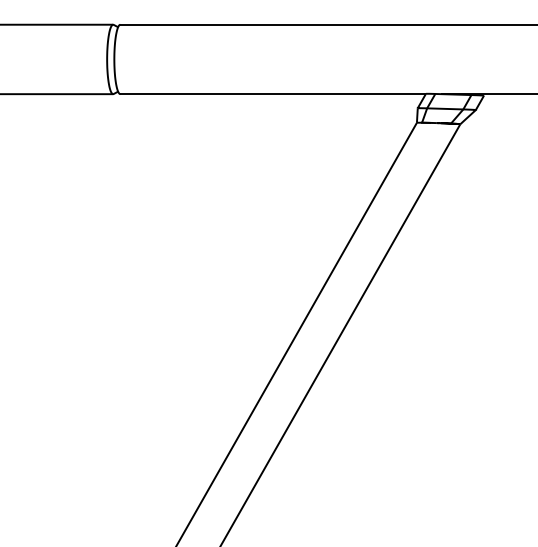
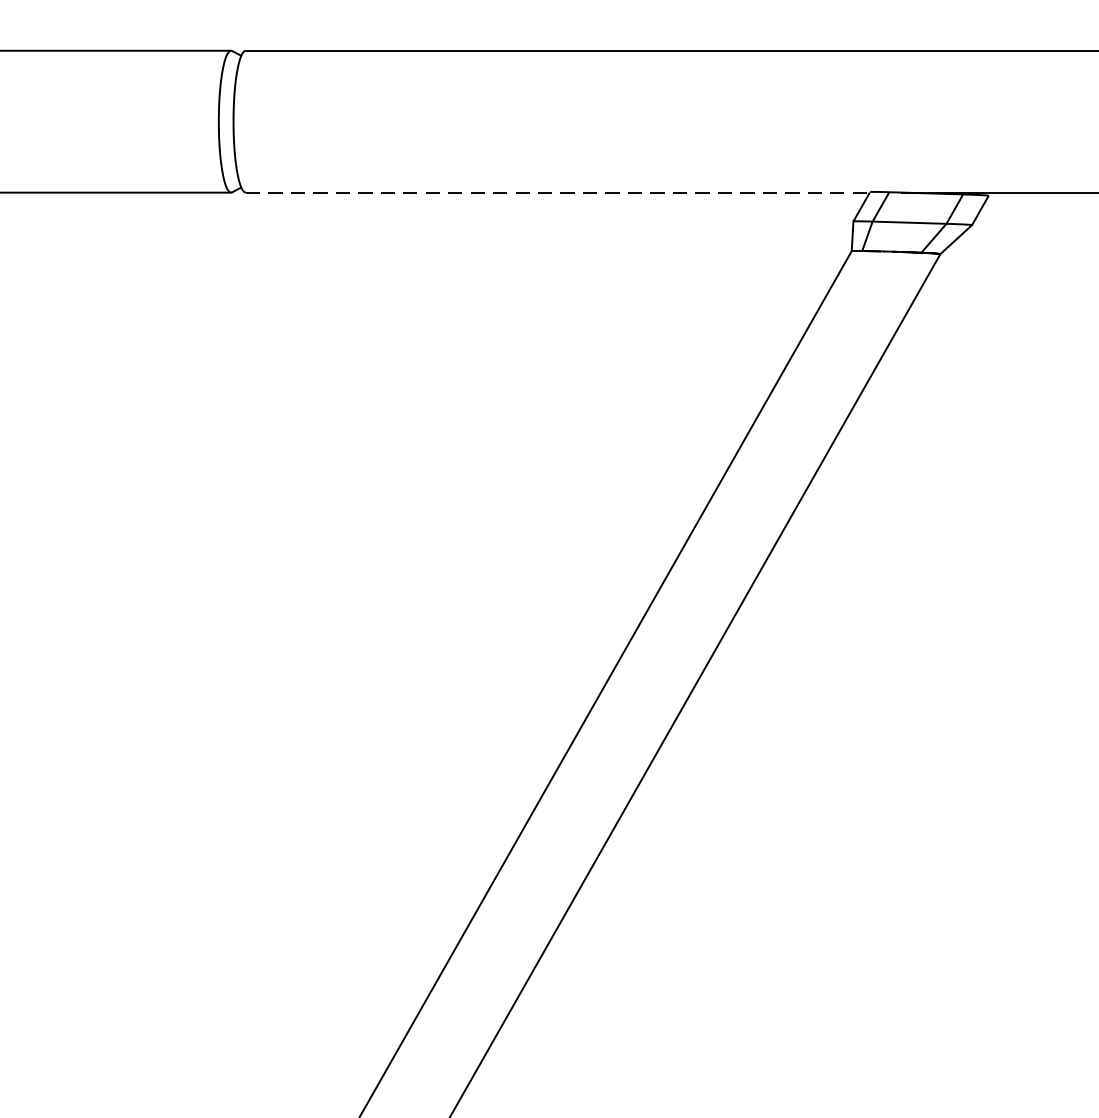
line: (273, 94) -> (558, 193), solid -> dashed

